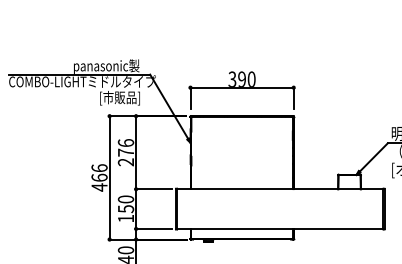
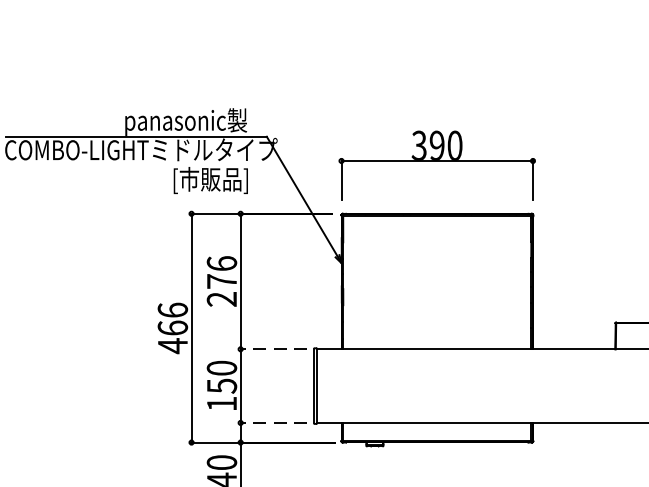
line: (153, 189) -> (272, 349), solid -> dashed
line: (153, 228) -> (272, 422), solid -> dashed

